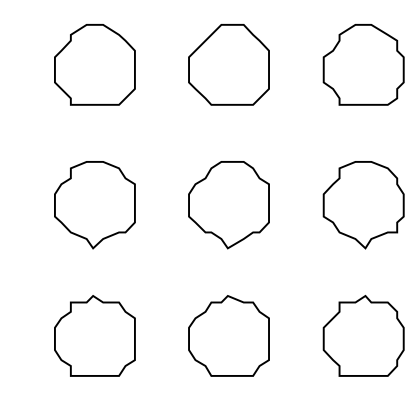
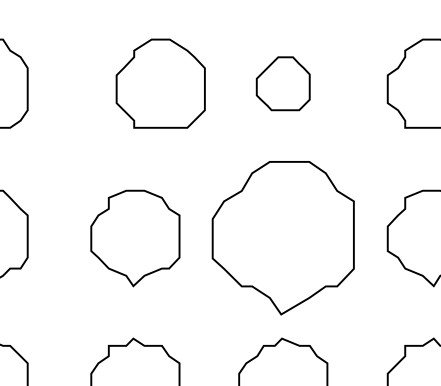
part: (94, 64) -> (160, 83), moved
part: (228, 64) -> (282, 83), size x0.6
part: (228, 205) -> (282, 238), size x1.6

